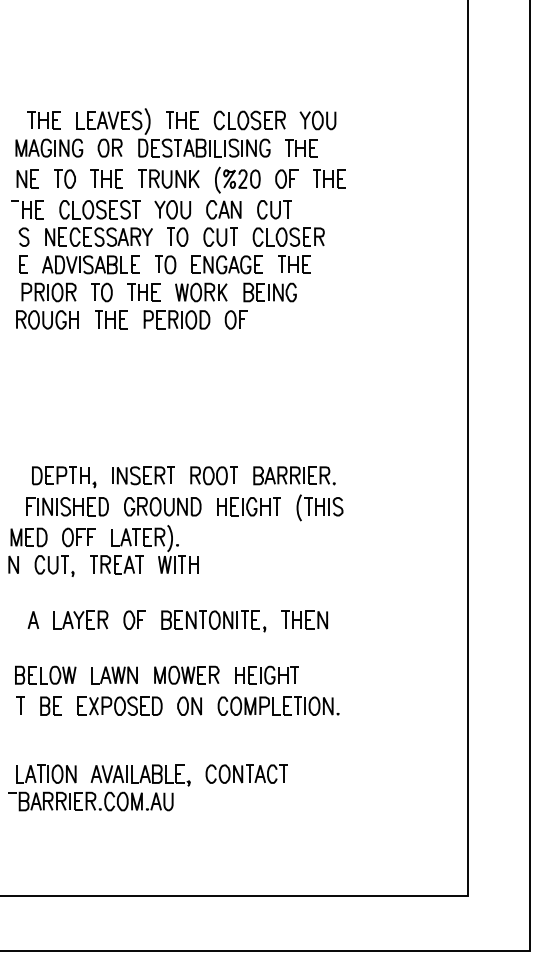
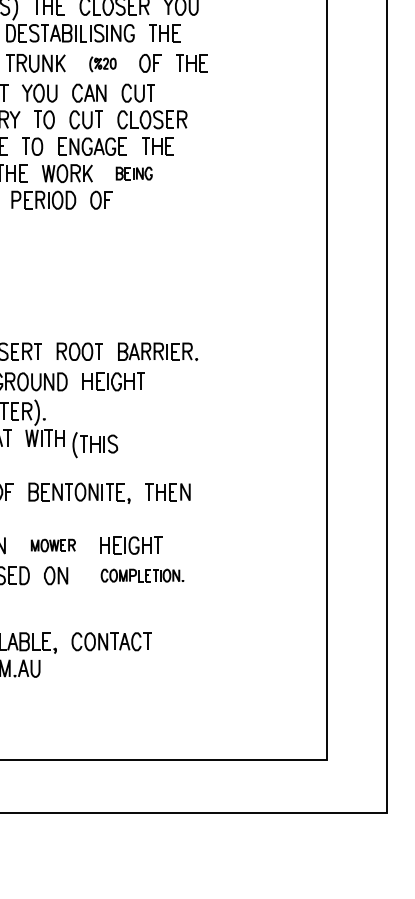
part: (237, 179) -> (102, 63), size x0.6
part: (269, 292) -> (133, 173), size x0.7
part: (319, 507) -> (94, 444), moved
part: (186, 674) -> (53, 544), size x0.7
part: (278, 705) -> (142, 575), size x0.7

